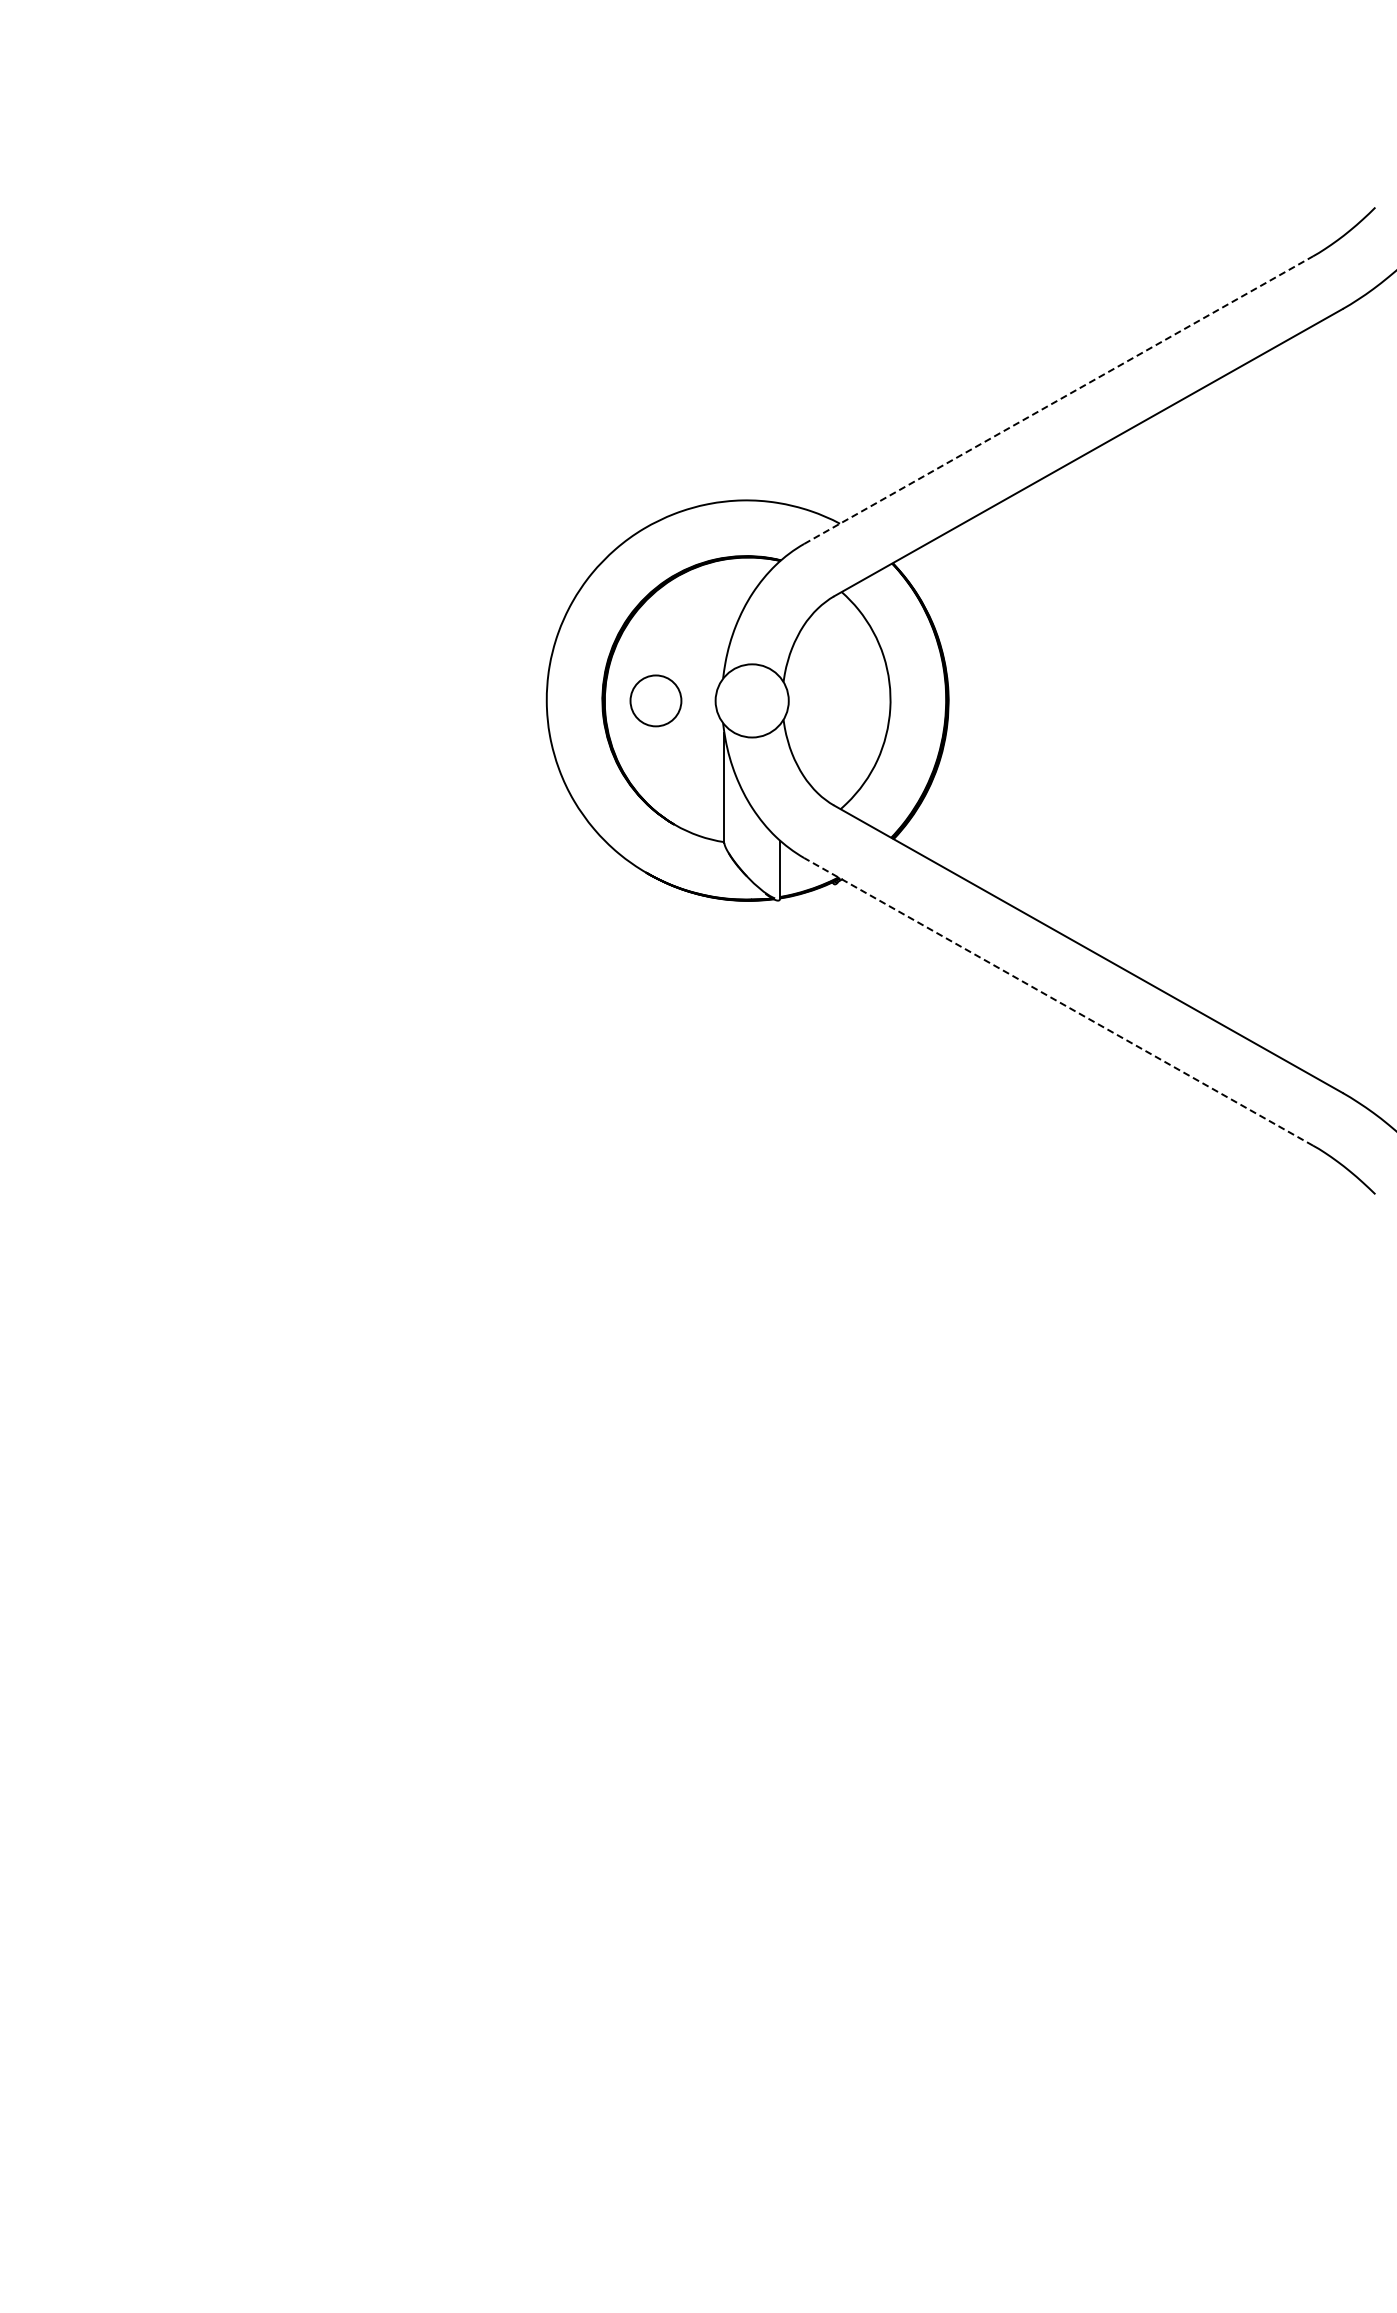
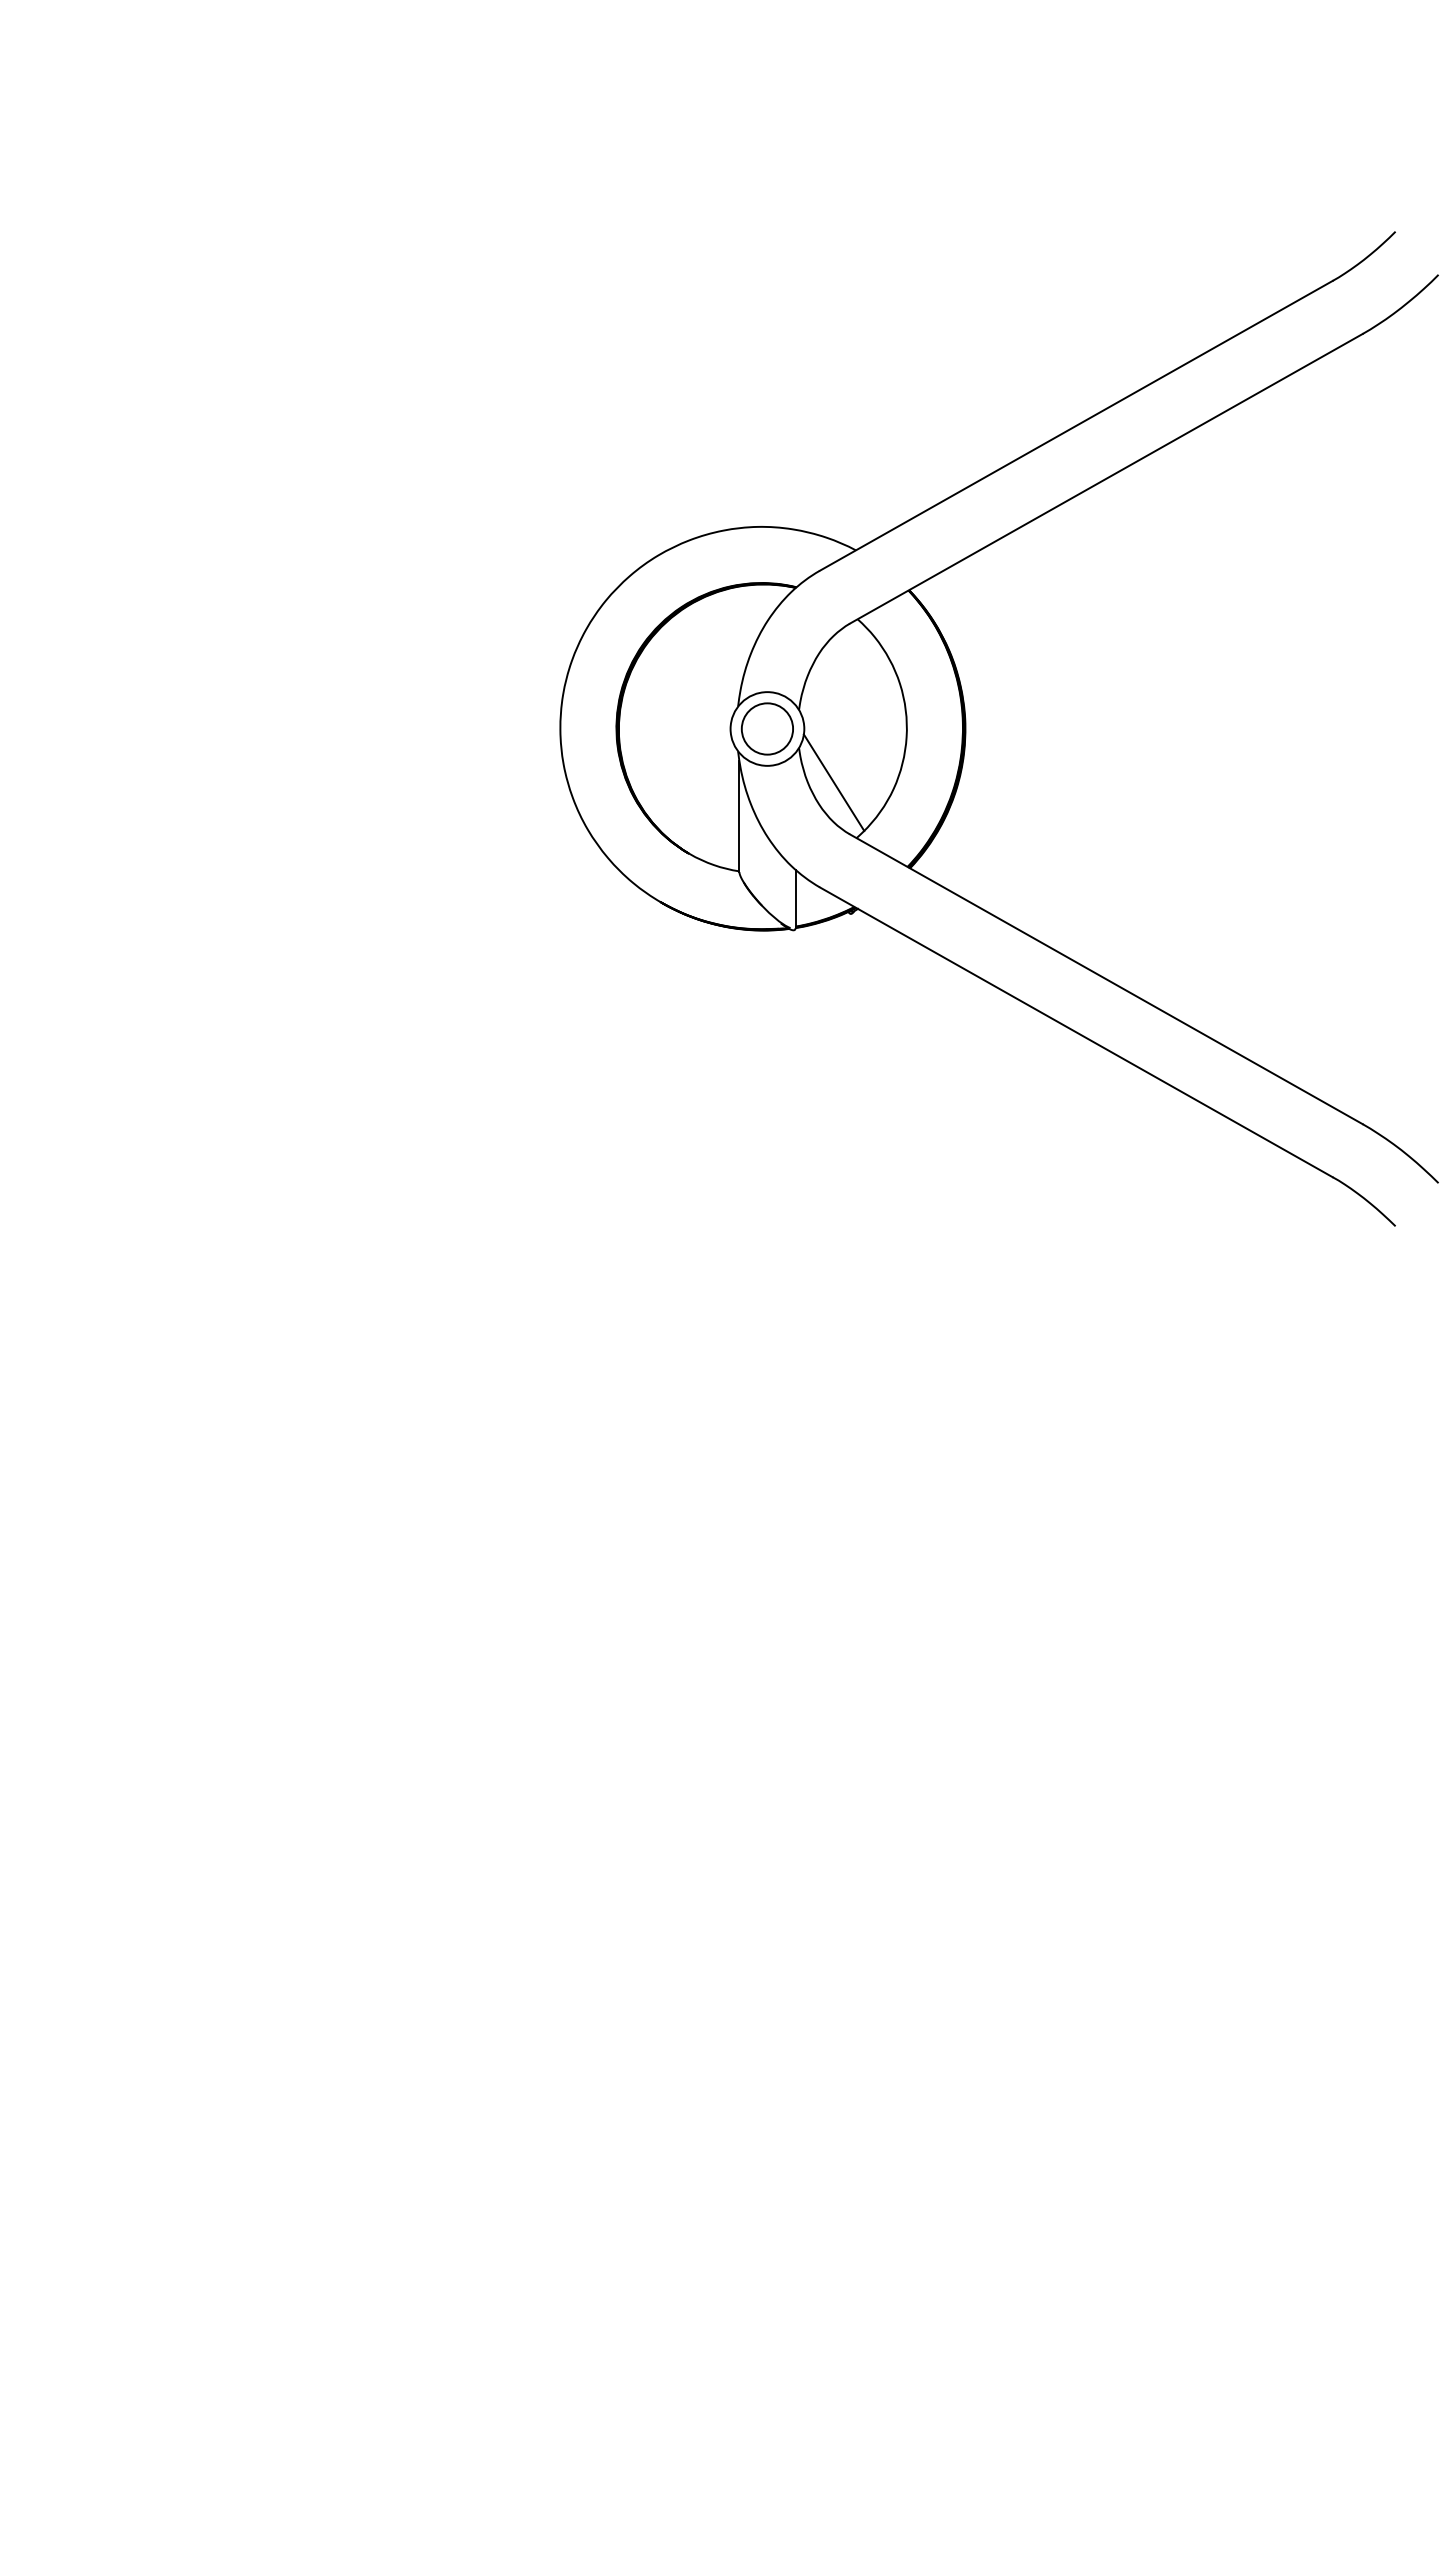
line: (1058, 399) -> (1076, 425), dashed -> solid
circle: (655, 700) -> (766, 728), moved
line: (817, 754) -> (833, 782), added
line: (1058, 1002) -> (1076, 1032), dashed -> solid

